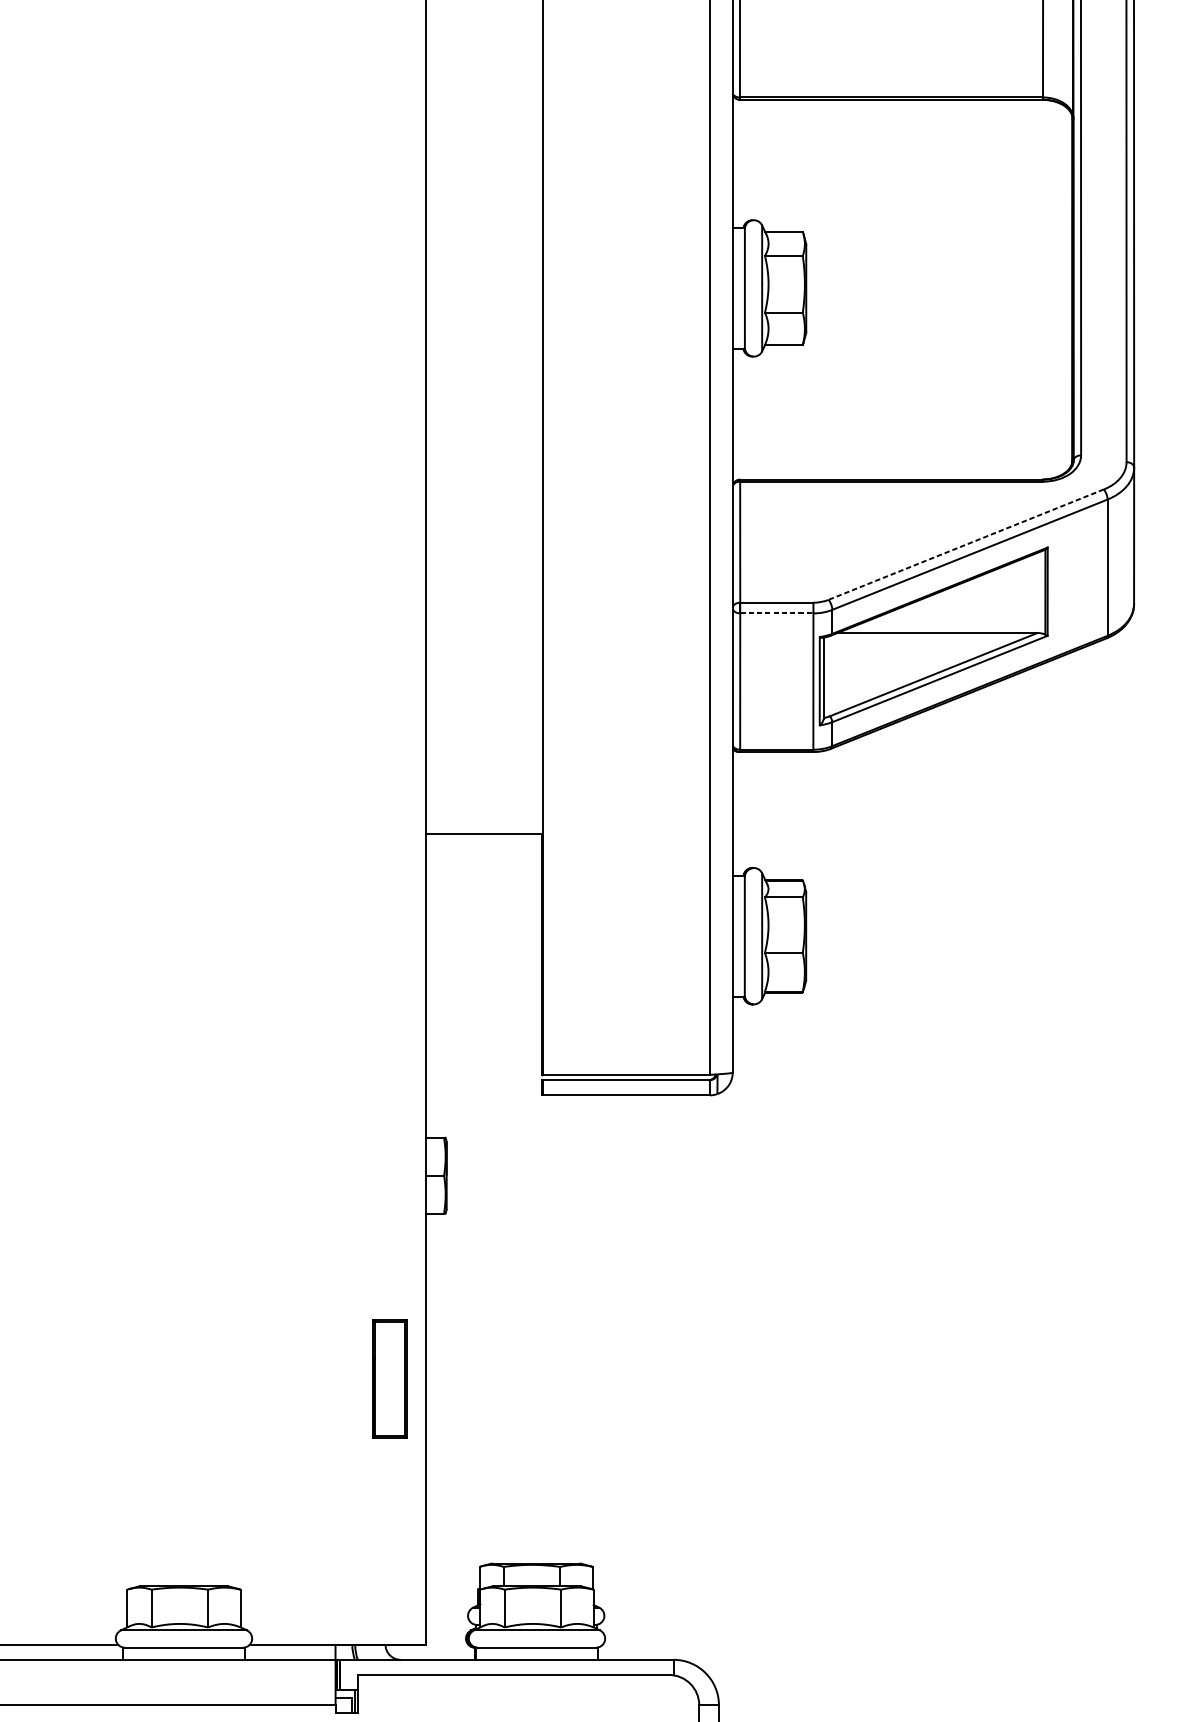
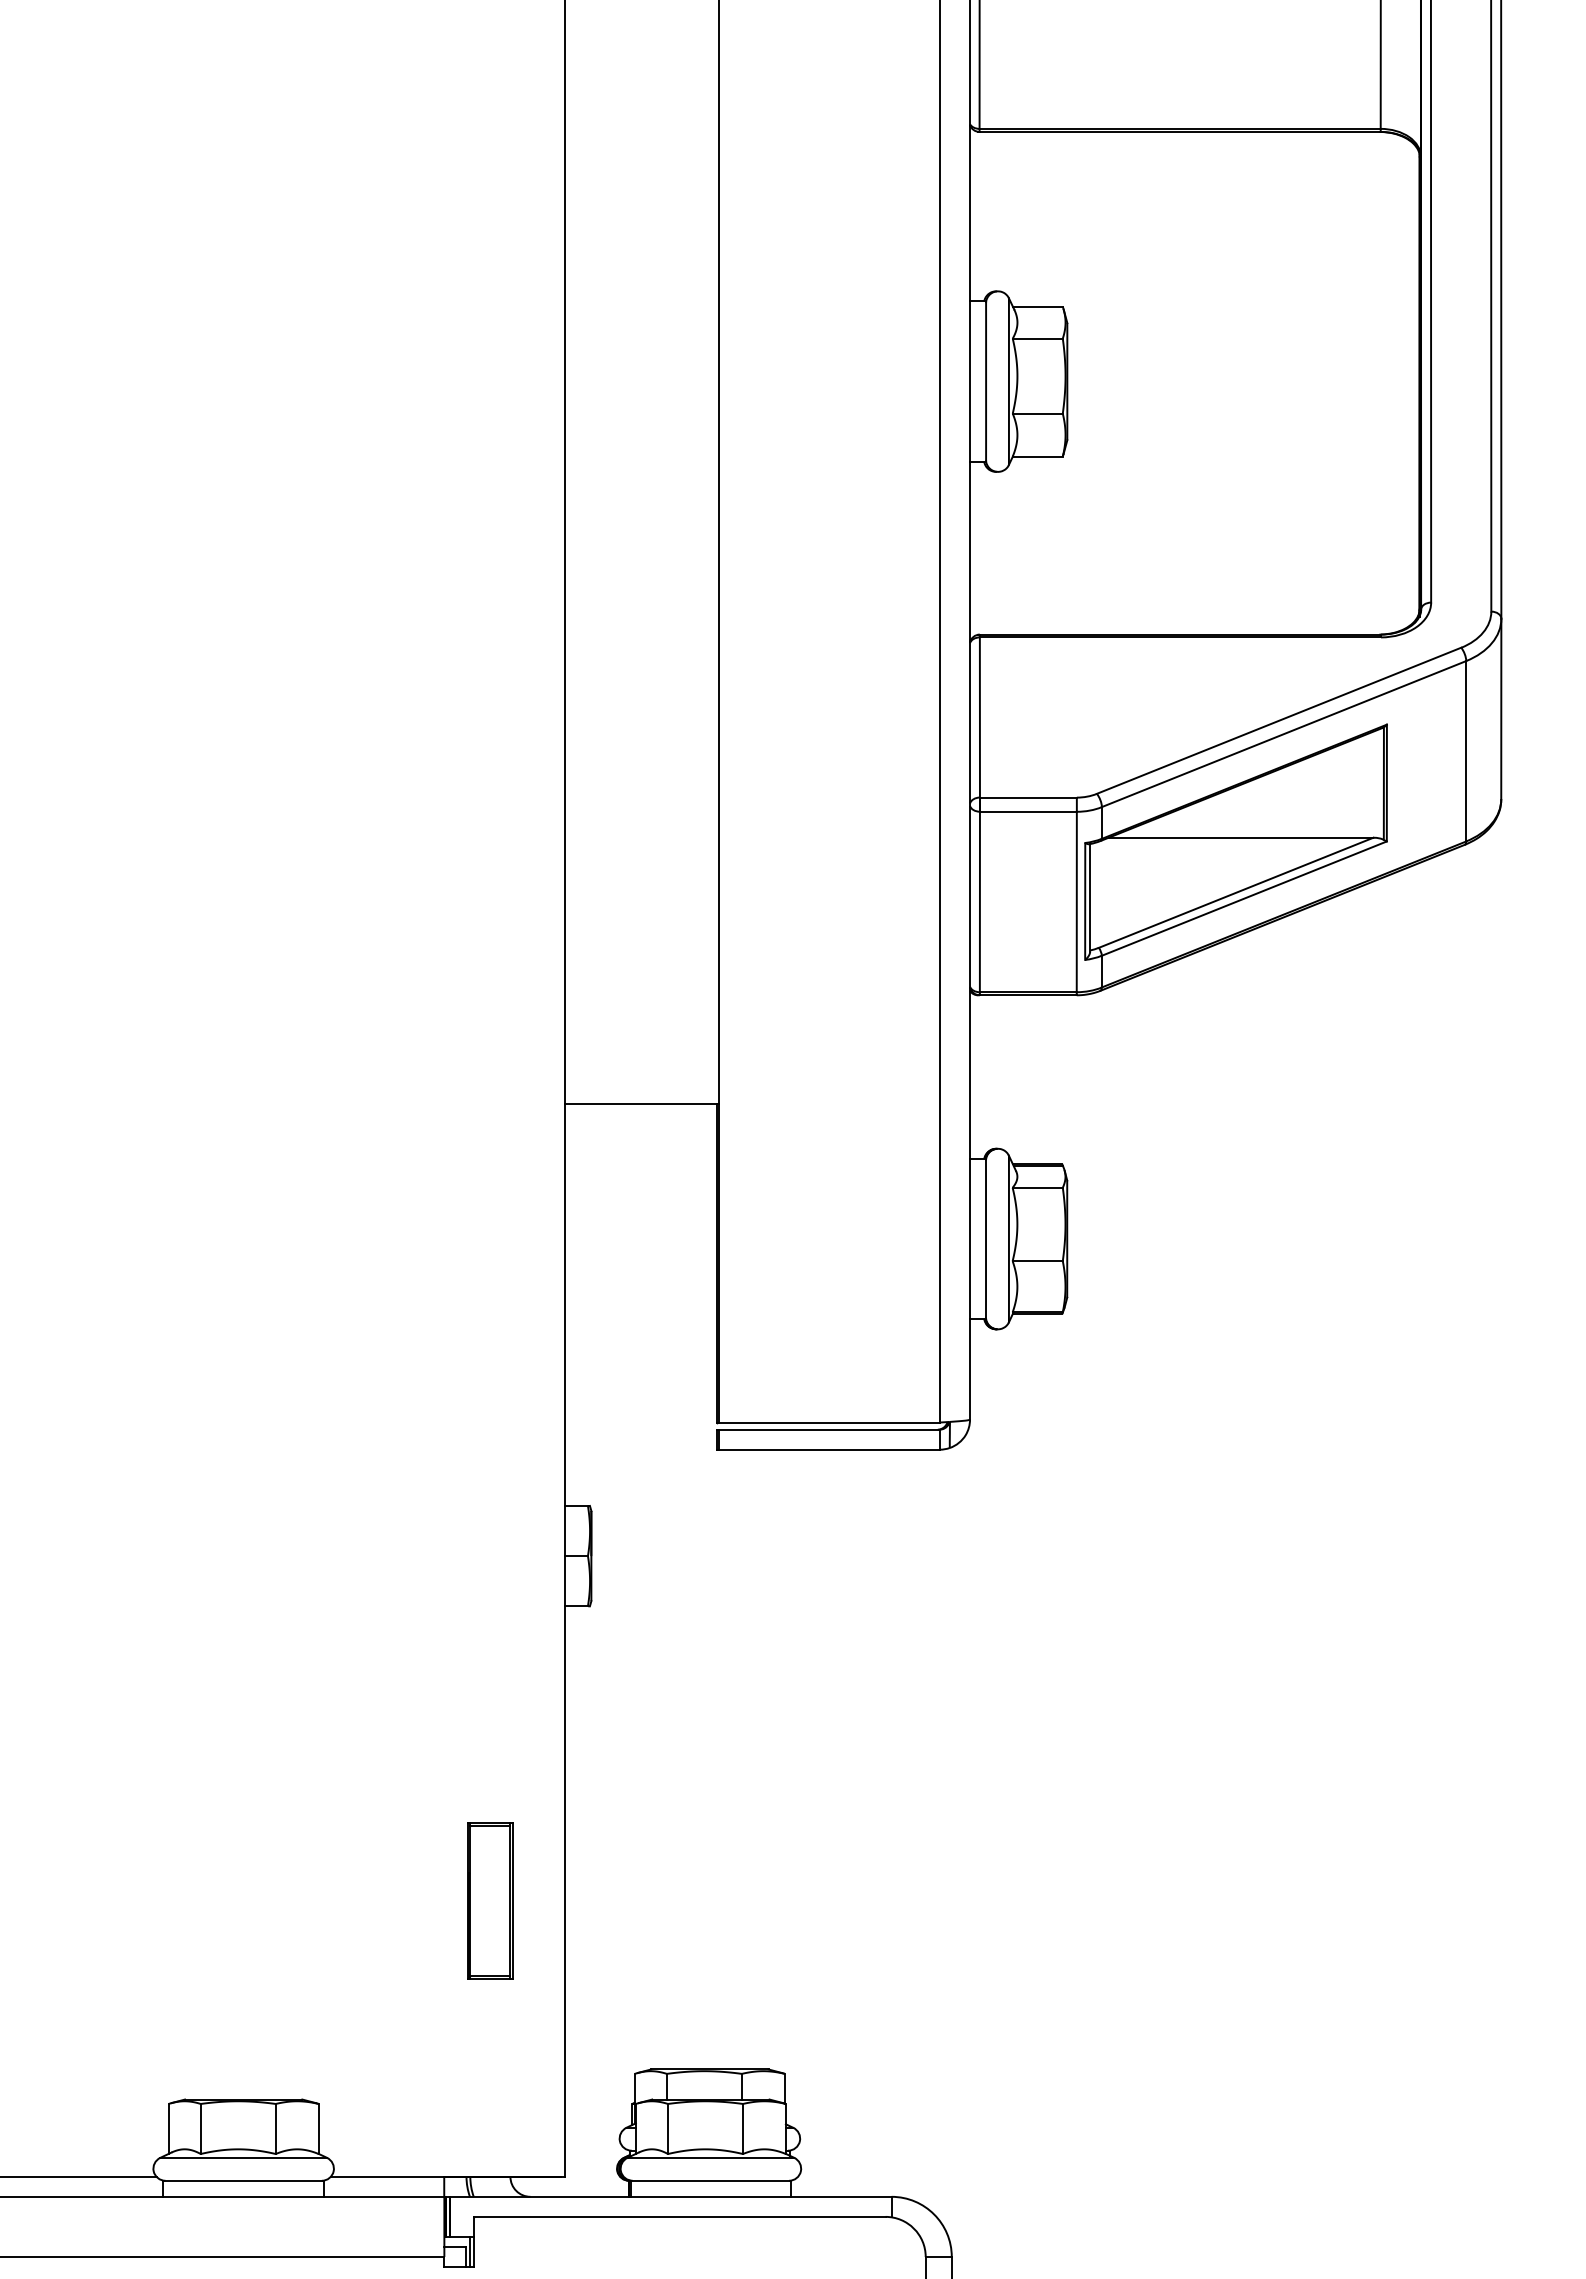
line: (965, 544) -> (1278, 720), dashed -> solid
line: (776, 613) -> (1028, 811), dashed -> solid
part: (390, 1378) -> (490, 1900), moved

